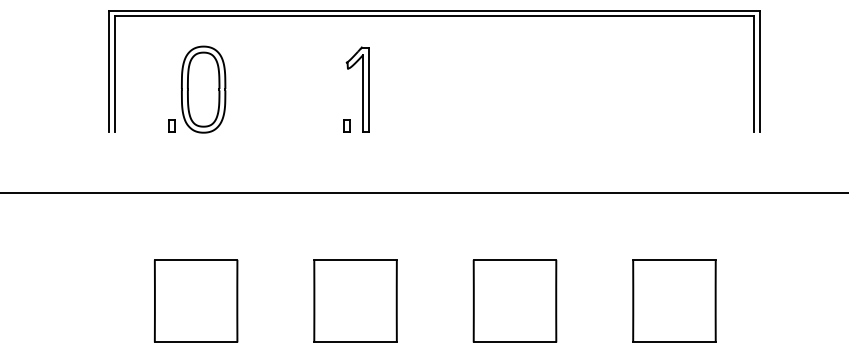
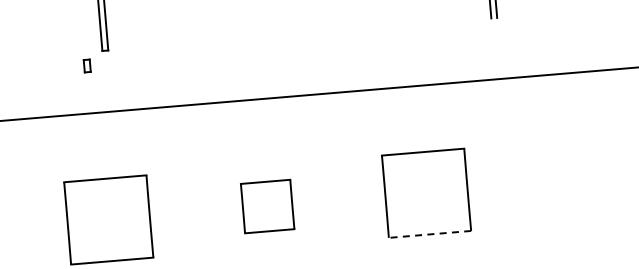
part: (346, 125) -> (86, 65), moved
part: (514, 300) -> (267, 206), size x0.6
line: (673, 342) -> (429, 234), solid -> dashed

